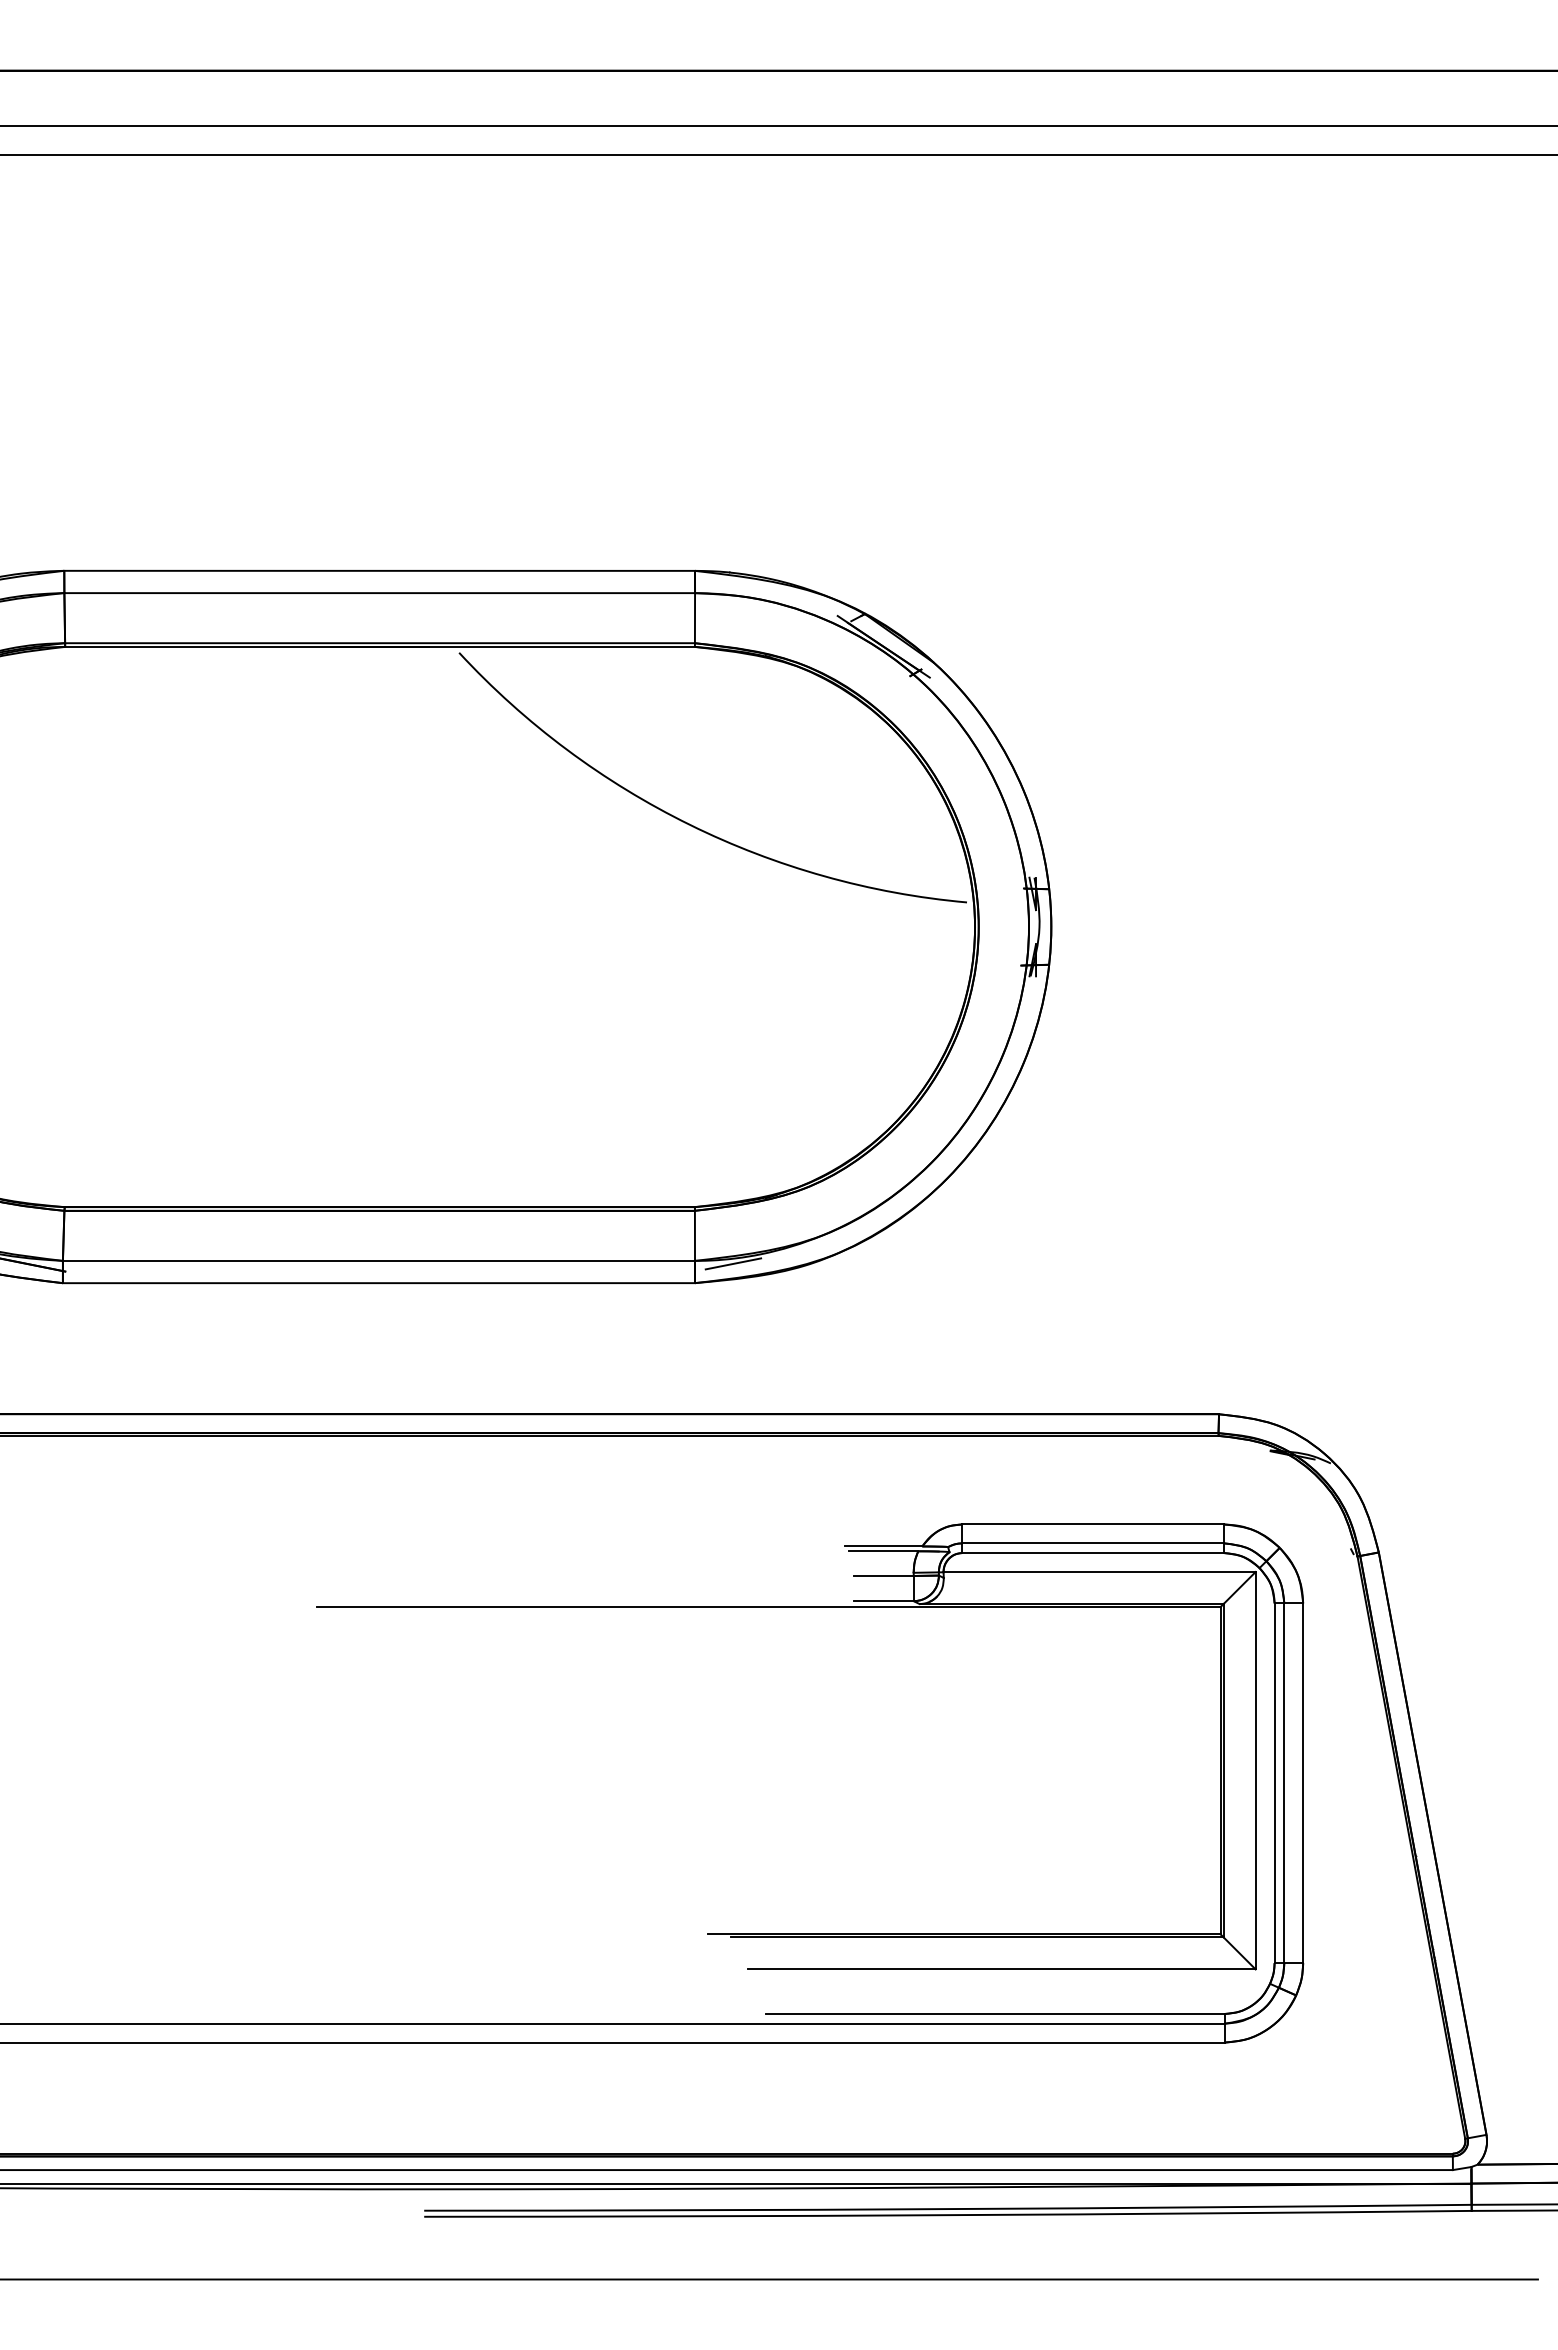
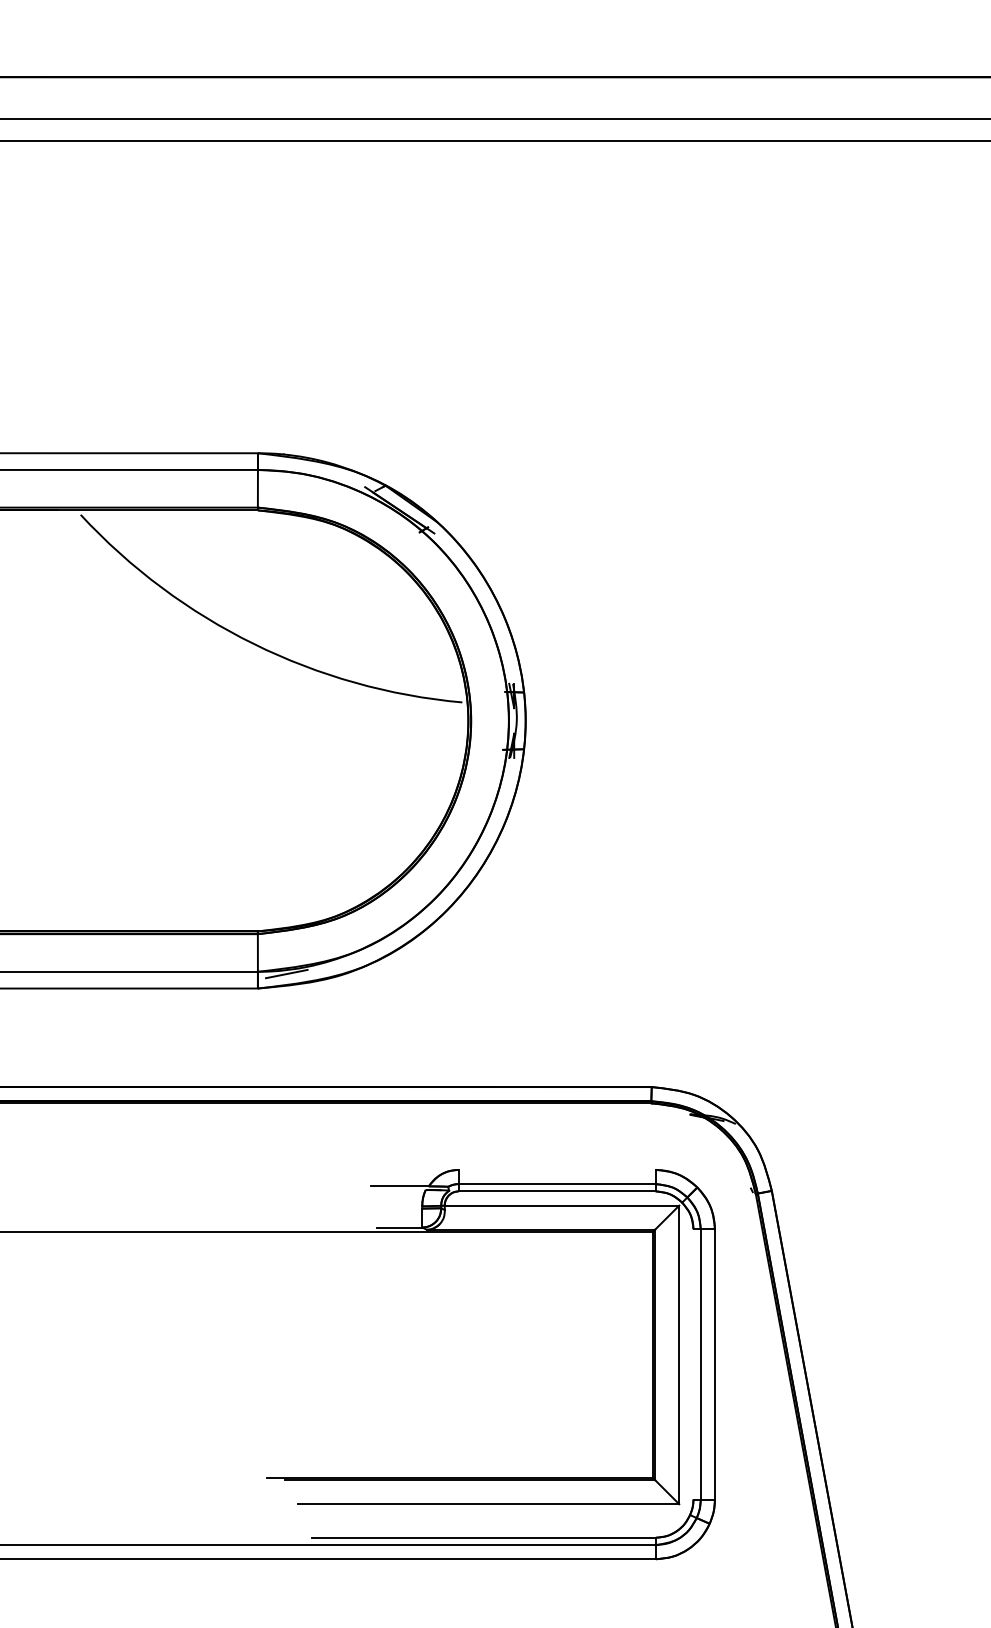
line: (1093, 1524) -> (557, 1169), removed
line: (883, 1551) -> (399, 1190), removed
line: (883, 1576) -> (399, 1208), removed
line: (1274, 1783) -> (693, 1364), removed

